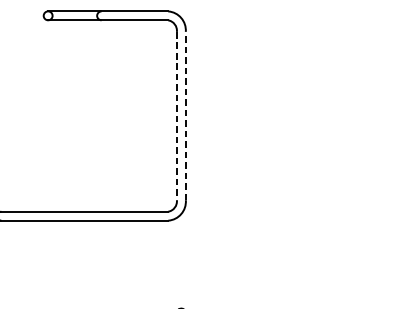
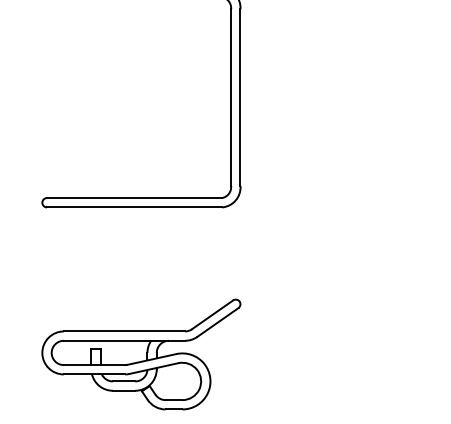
line: (185, 115) -> (240, 97), dashed -> solid
line: (177, 116) -> (231, 98), dashed -> solid

